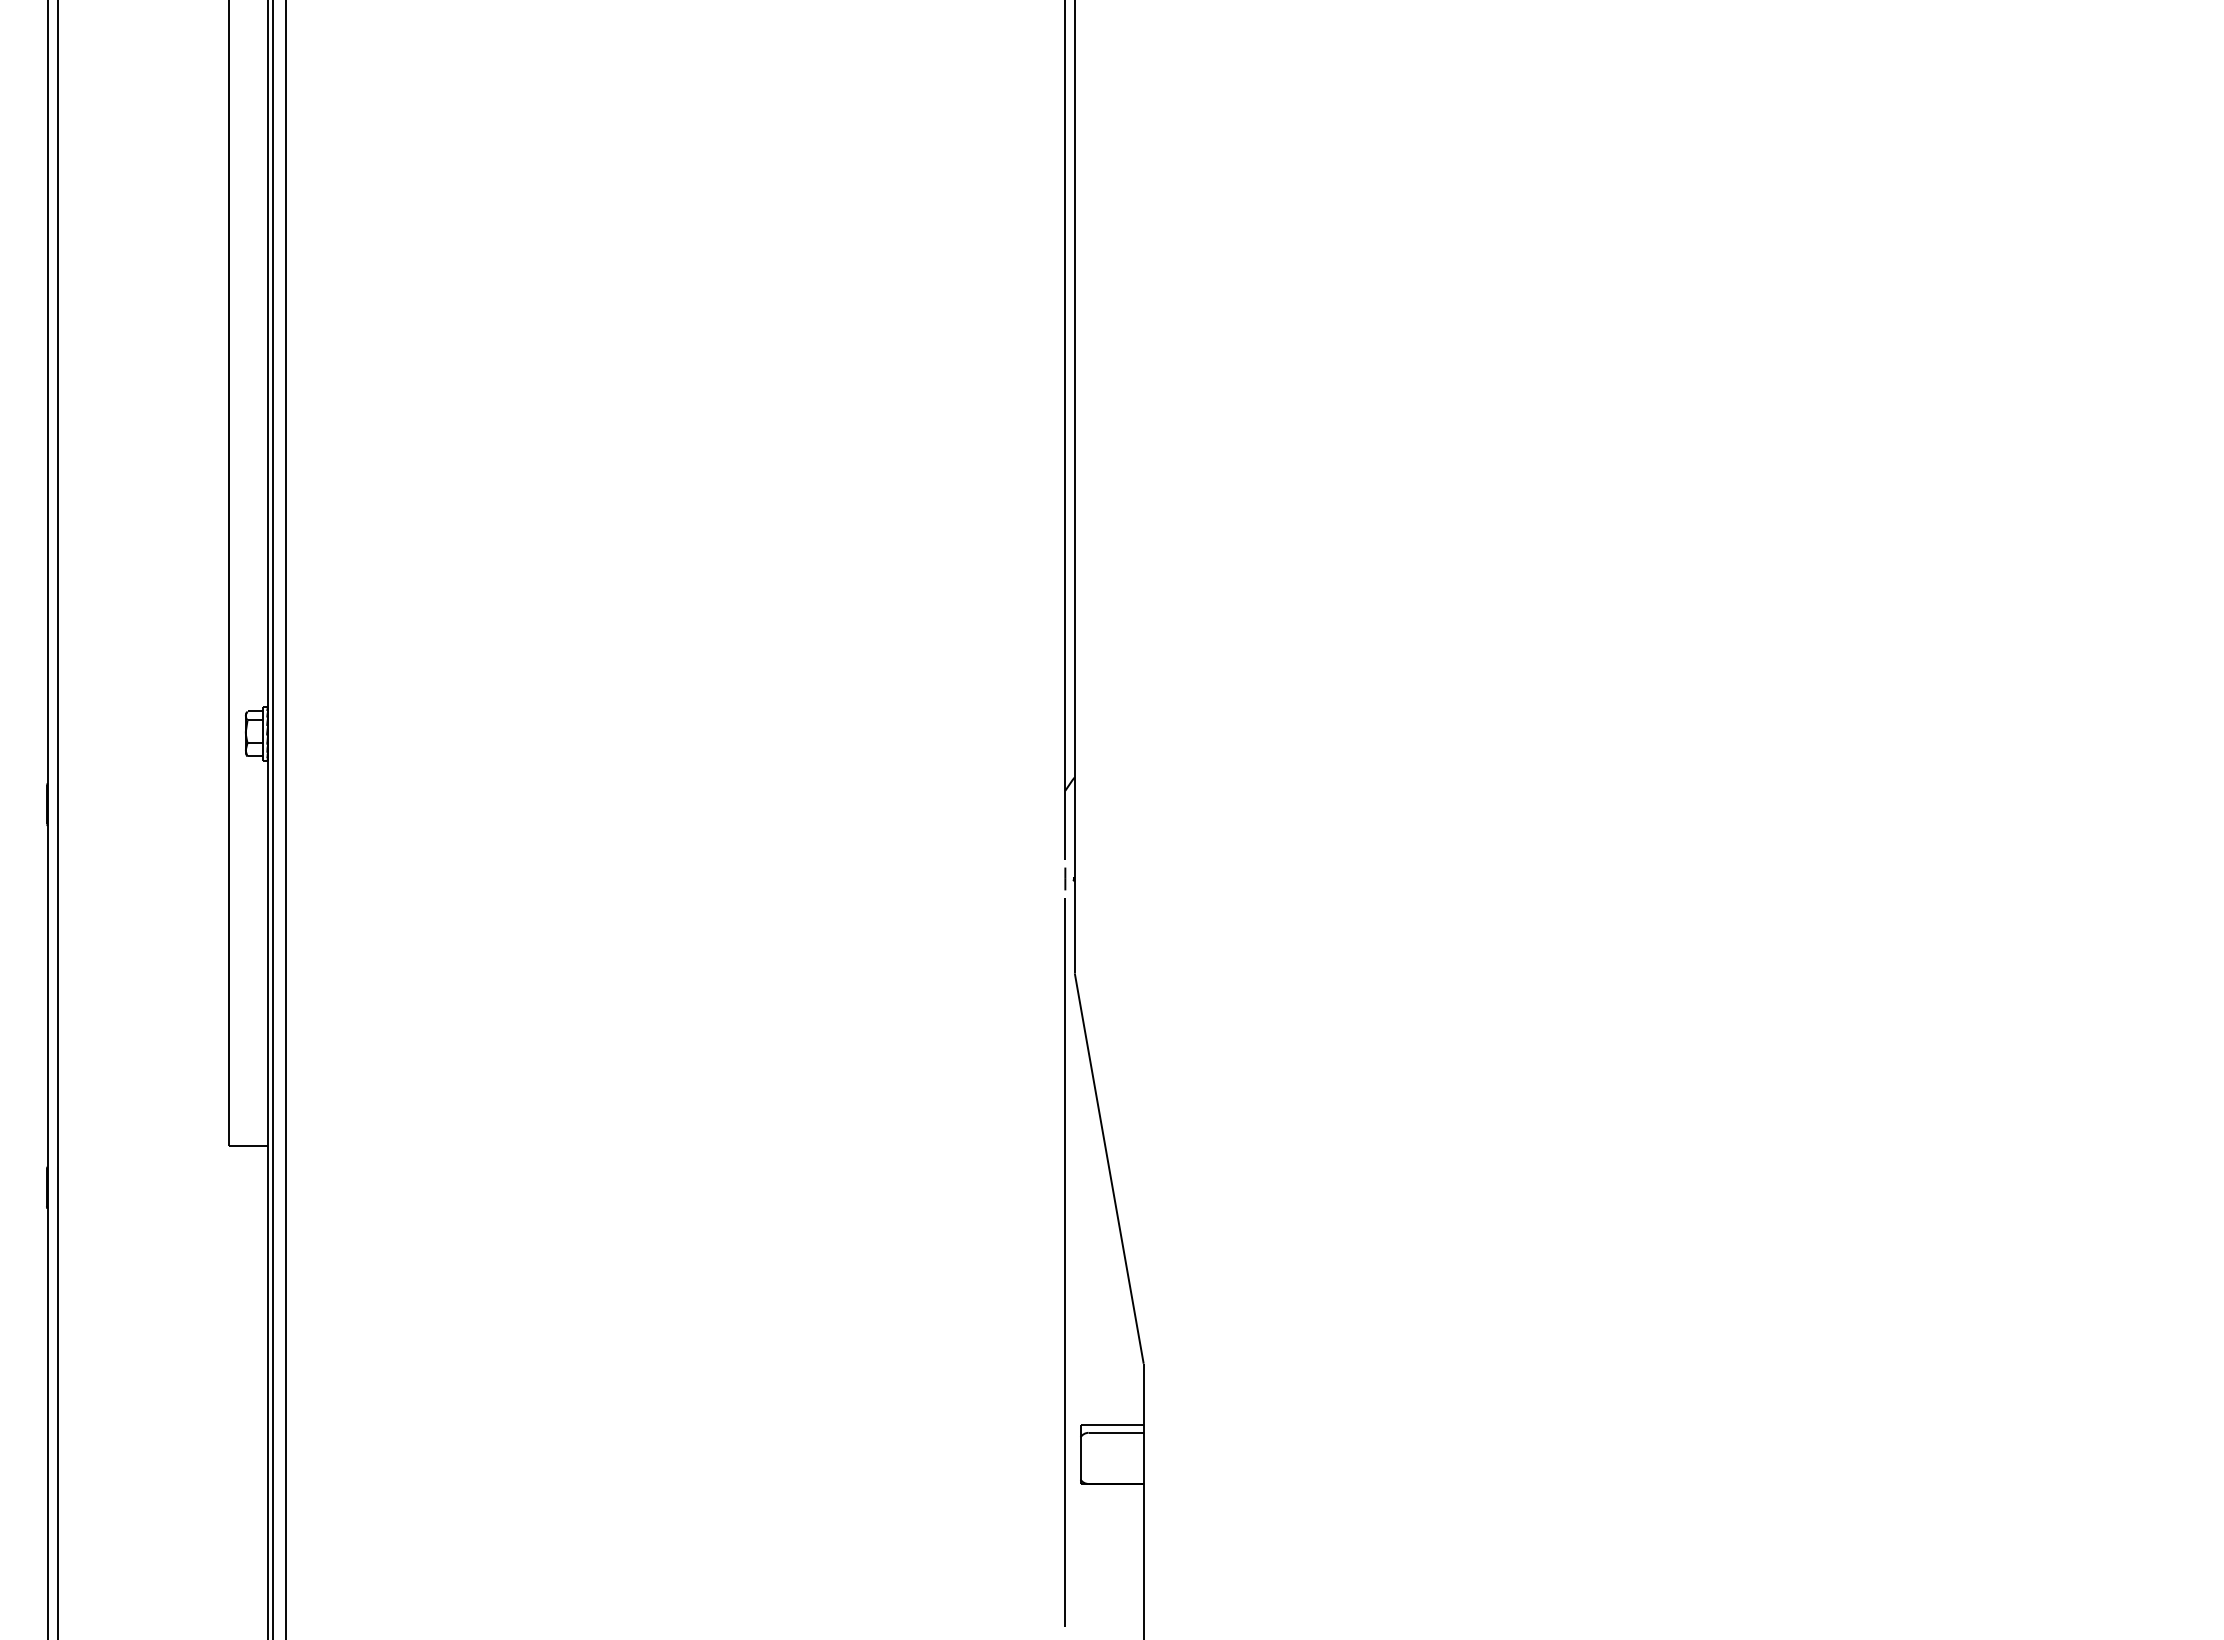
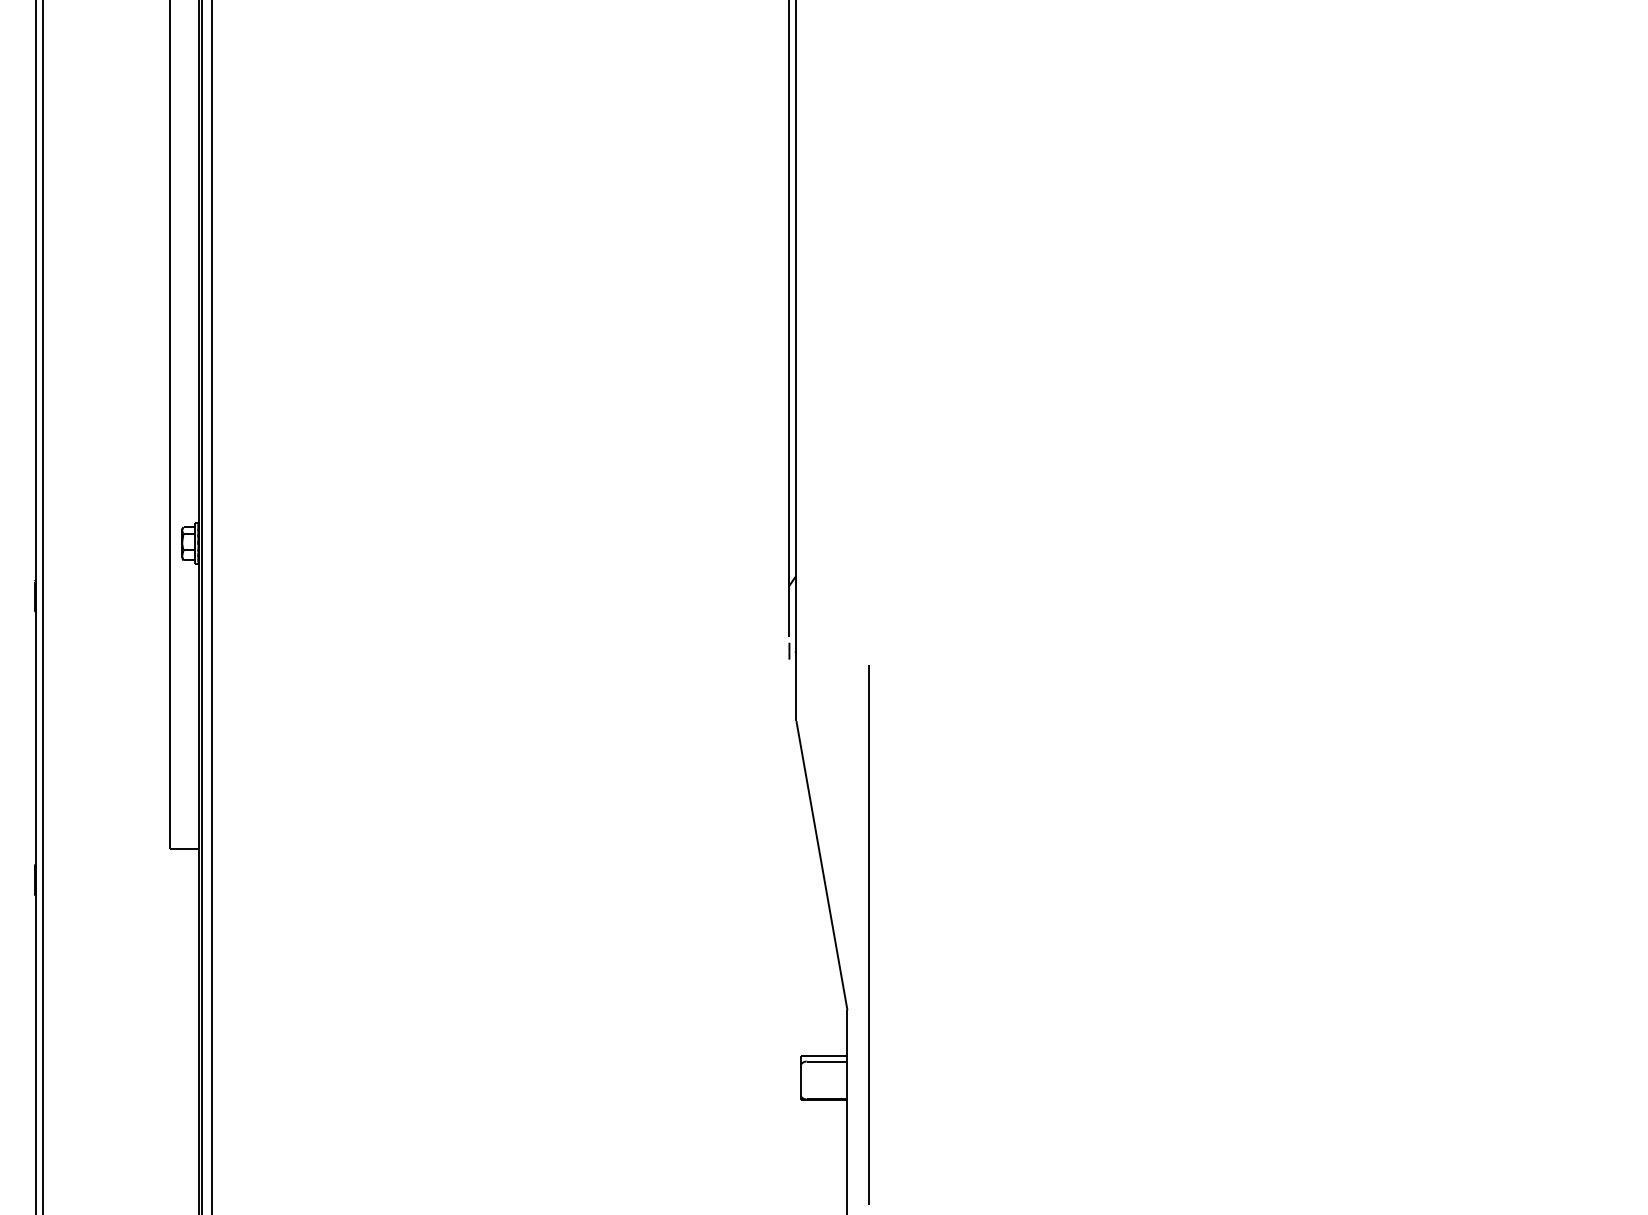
line: (1064, 1262) -> (868, 935), moved

